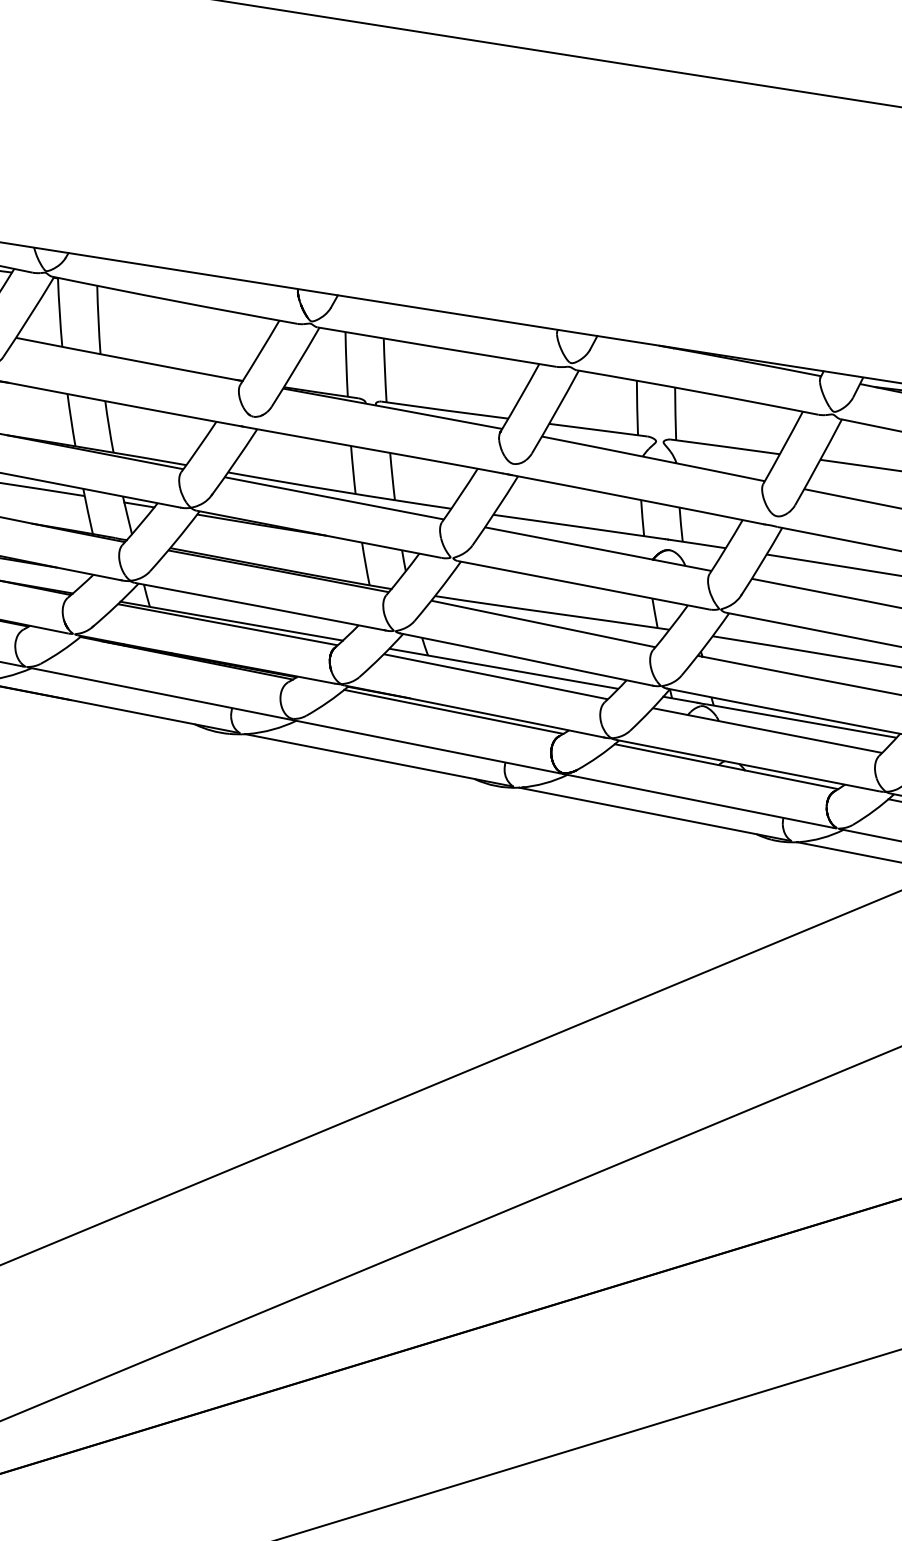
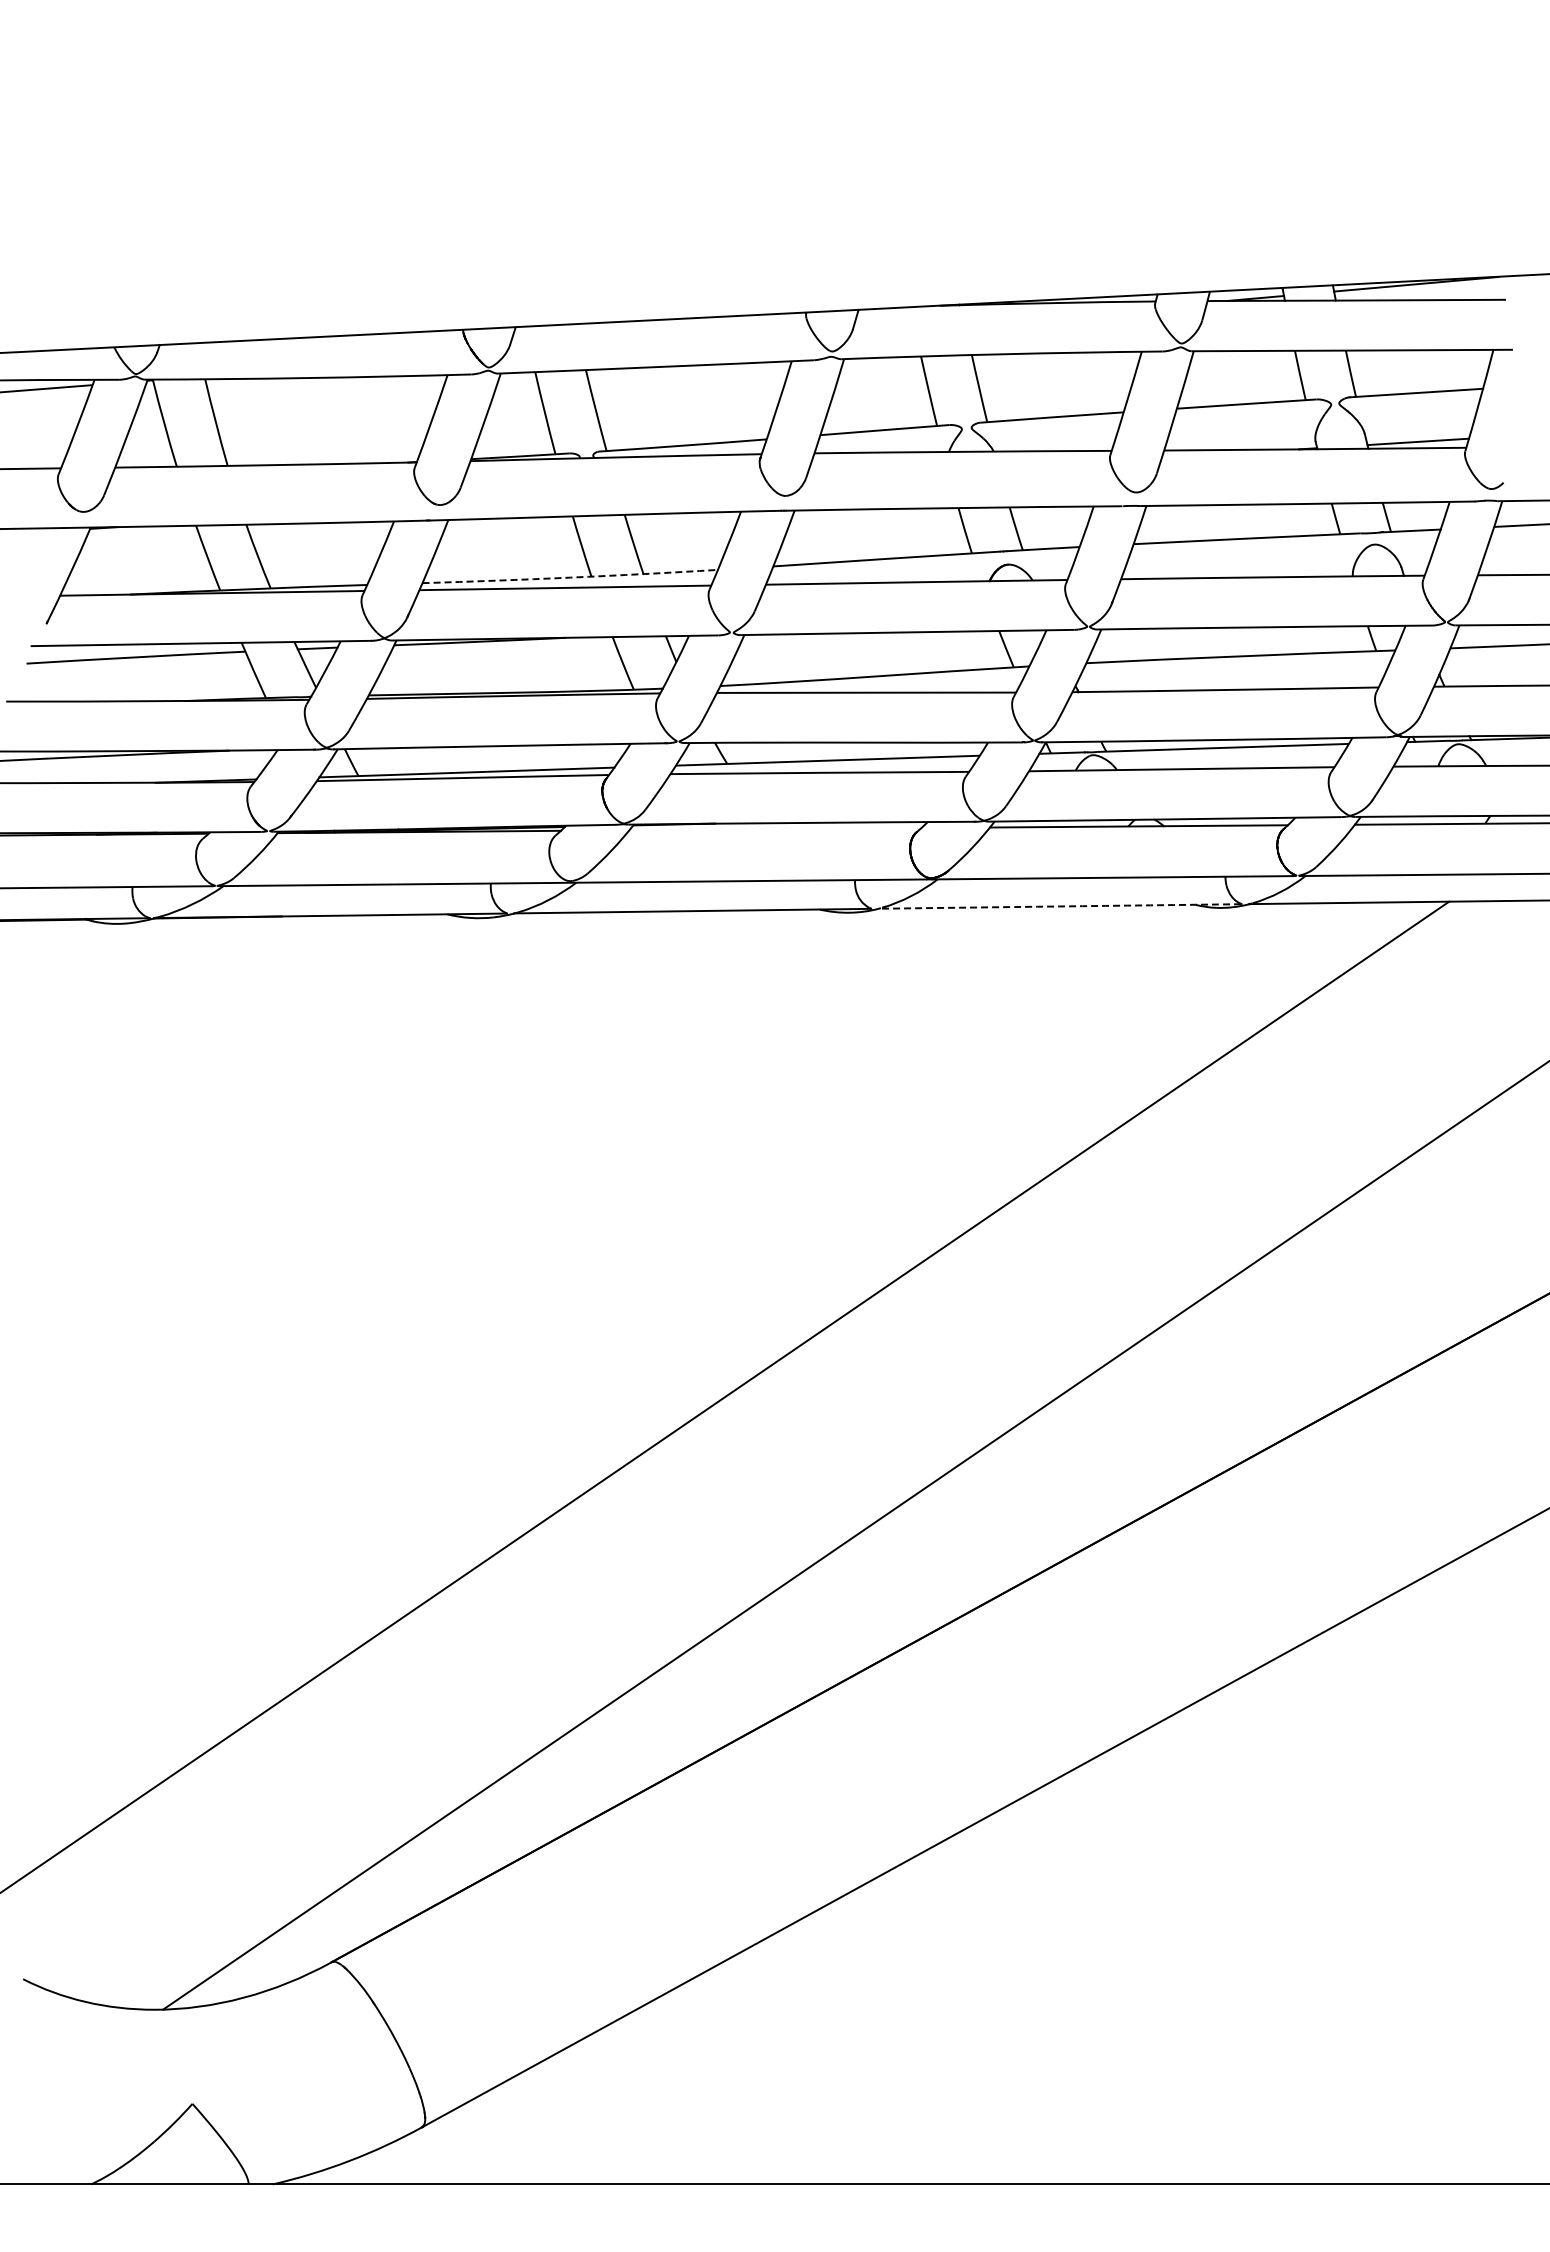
arc: (339, 491) -> (570, 577), solid -> dashed
line: (453, 712) -> (775, 829), removed
arc: (654, 814) -> (1059, 906), solid -> dashed

